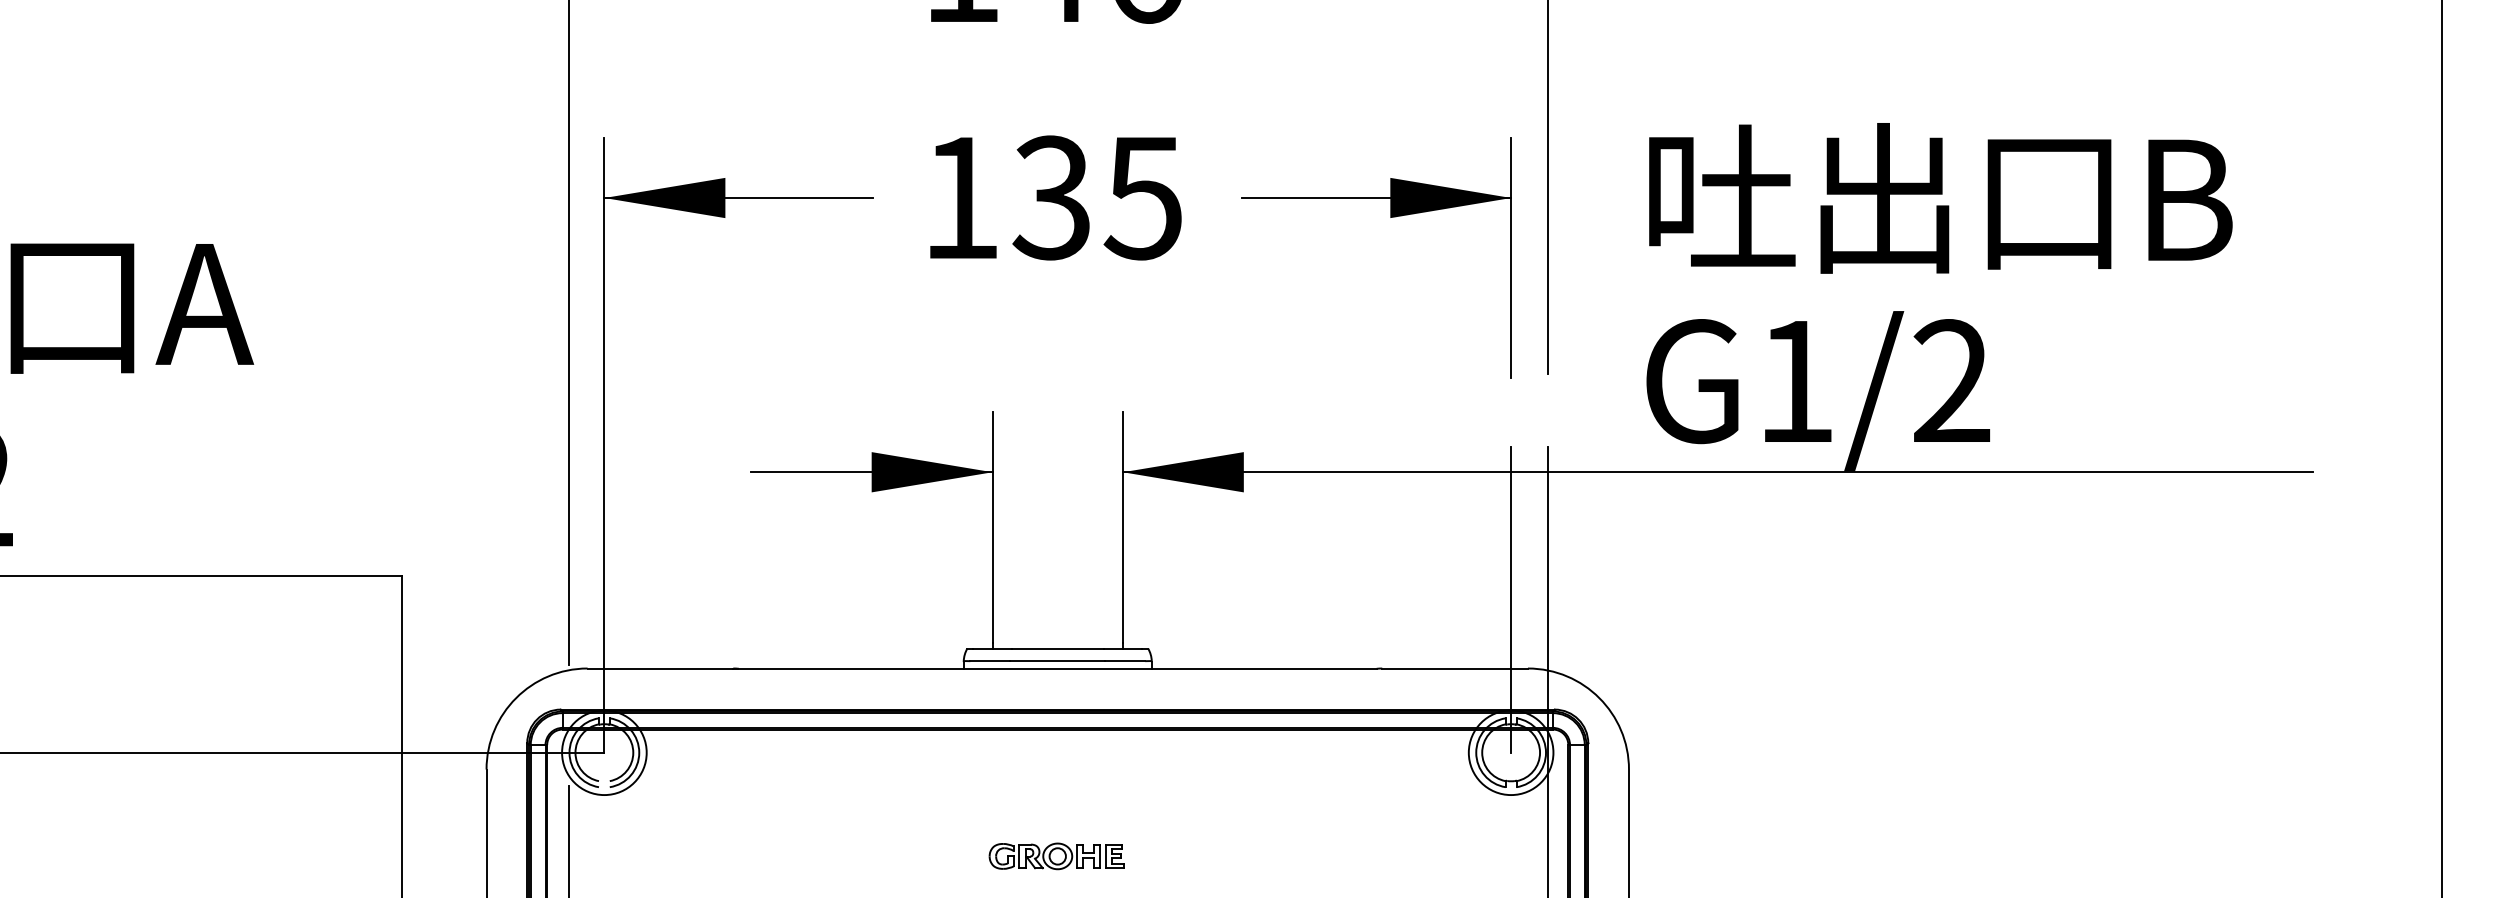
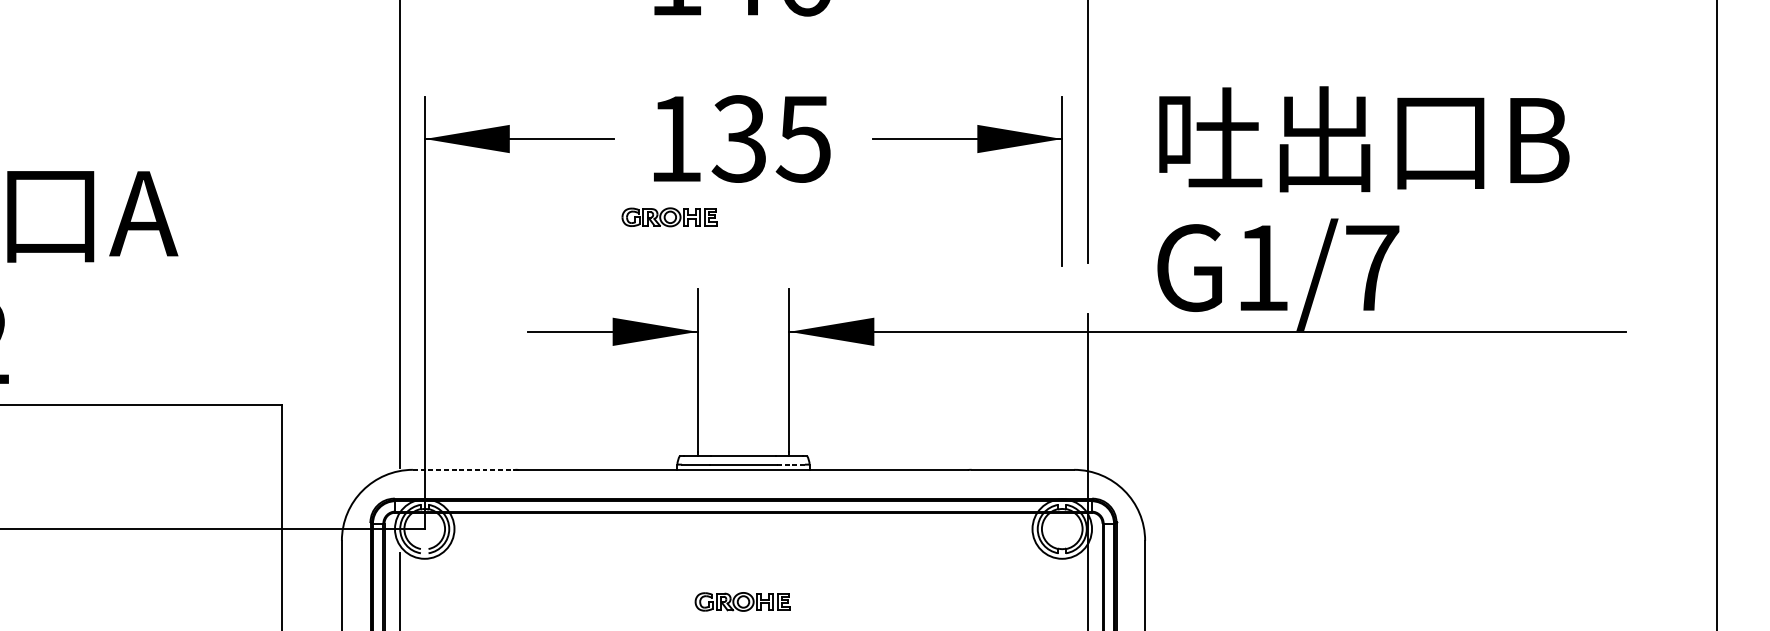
part: (952, 309) -> (669, 217), added
text: (1951, 380) -> (1371, 267), G1/2 -> G1/7
line: (1511, 599) -> (1062, 421), removed
line: (1125, 661) -> (791, 464), solid -> dashed
line: (660, 668) -> (464, 469), solid -> dashed

